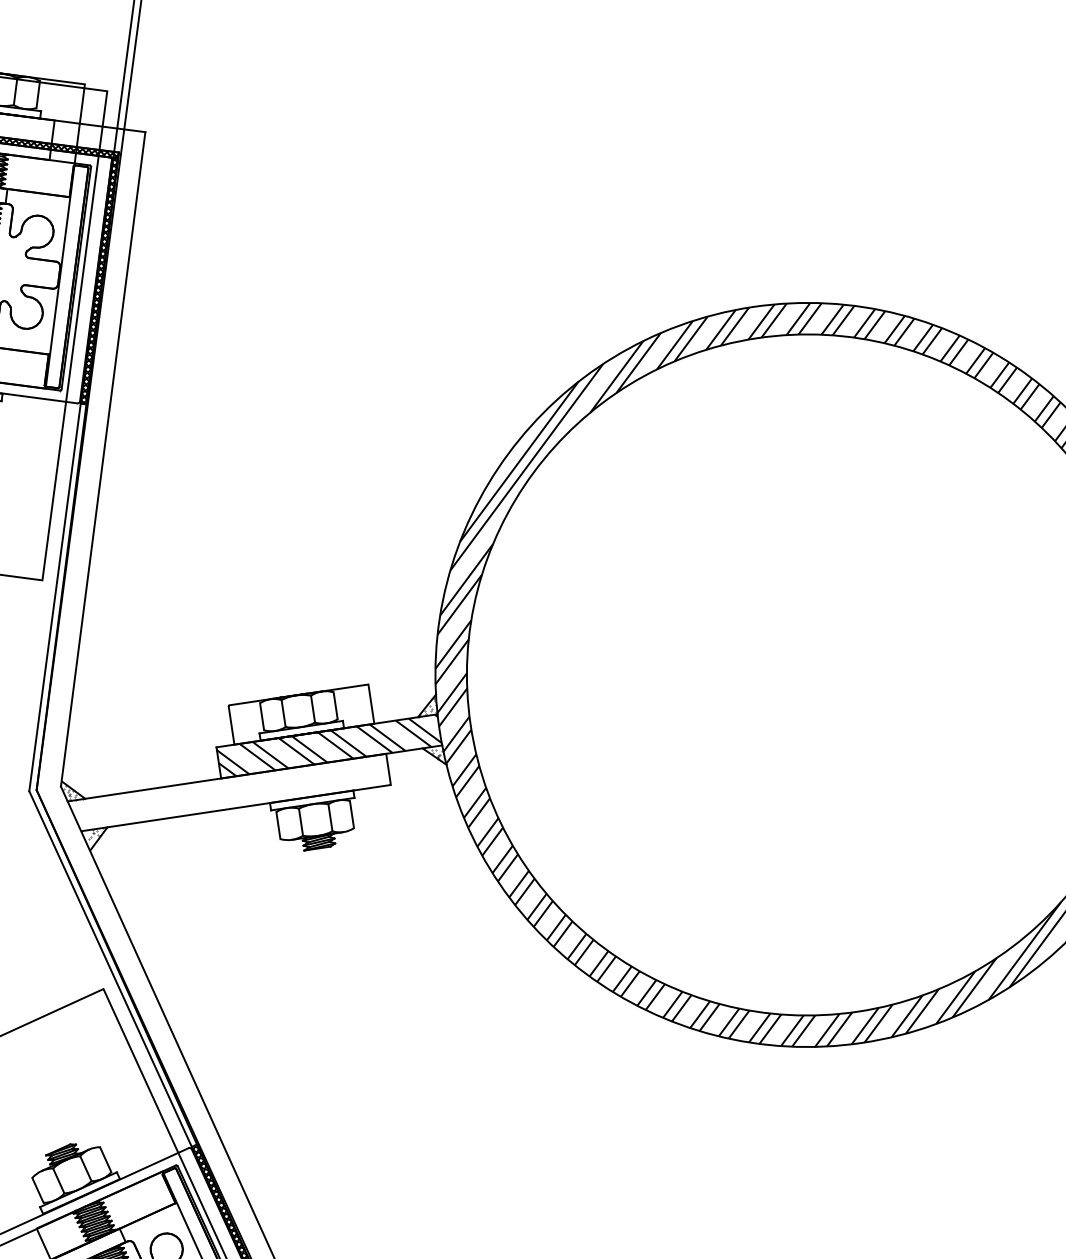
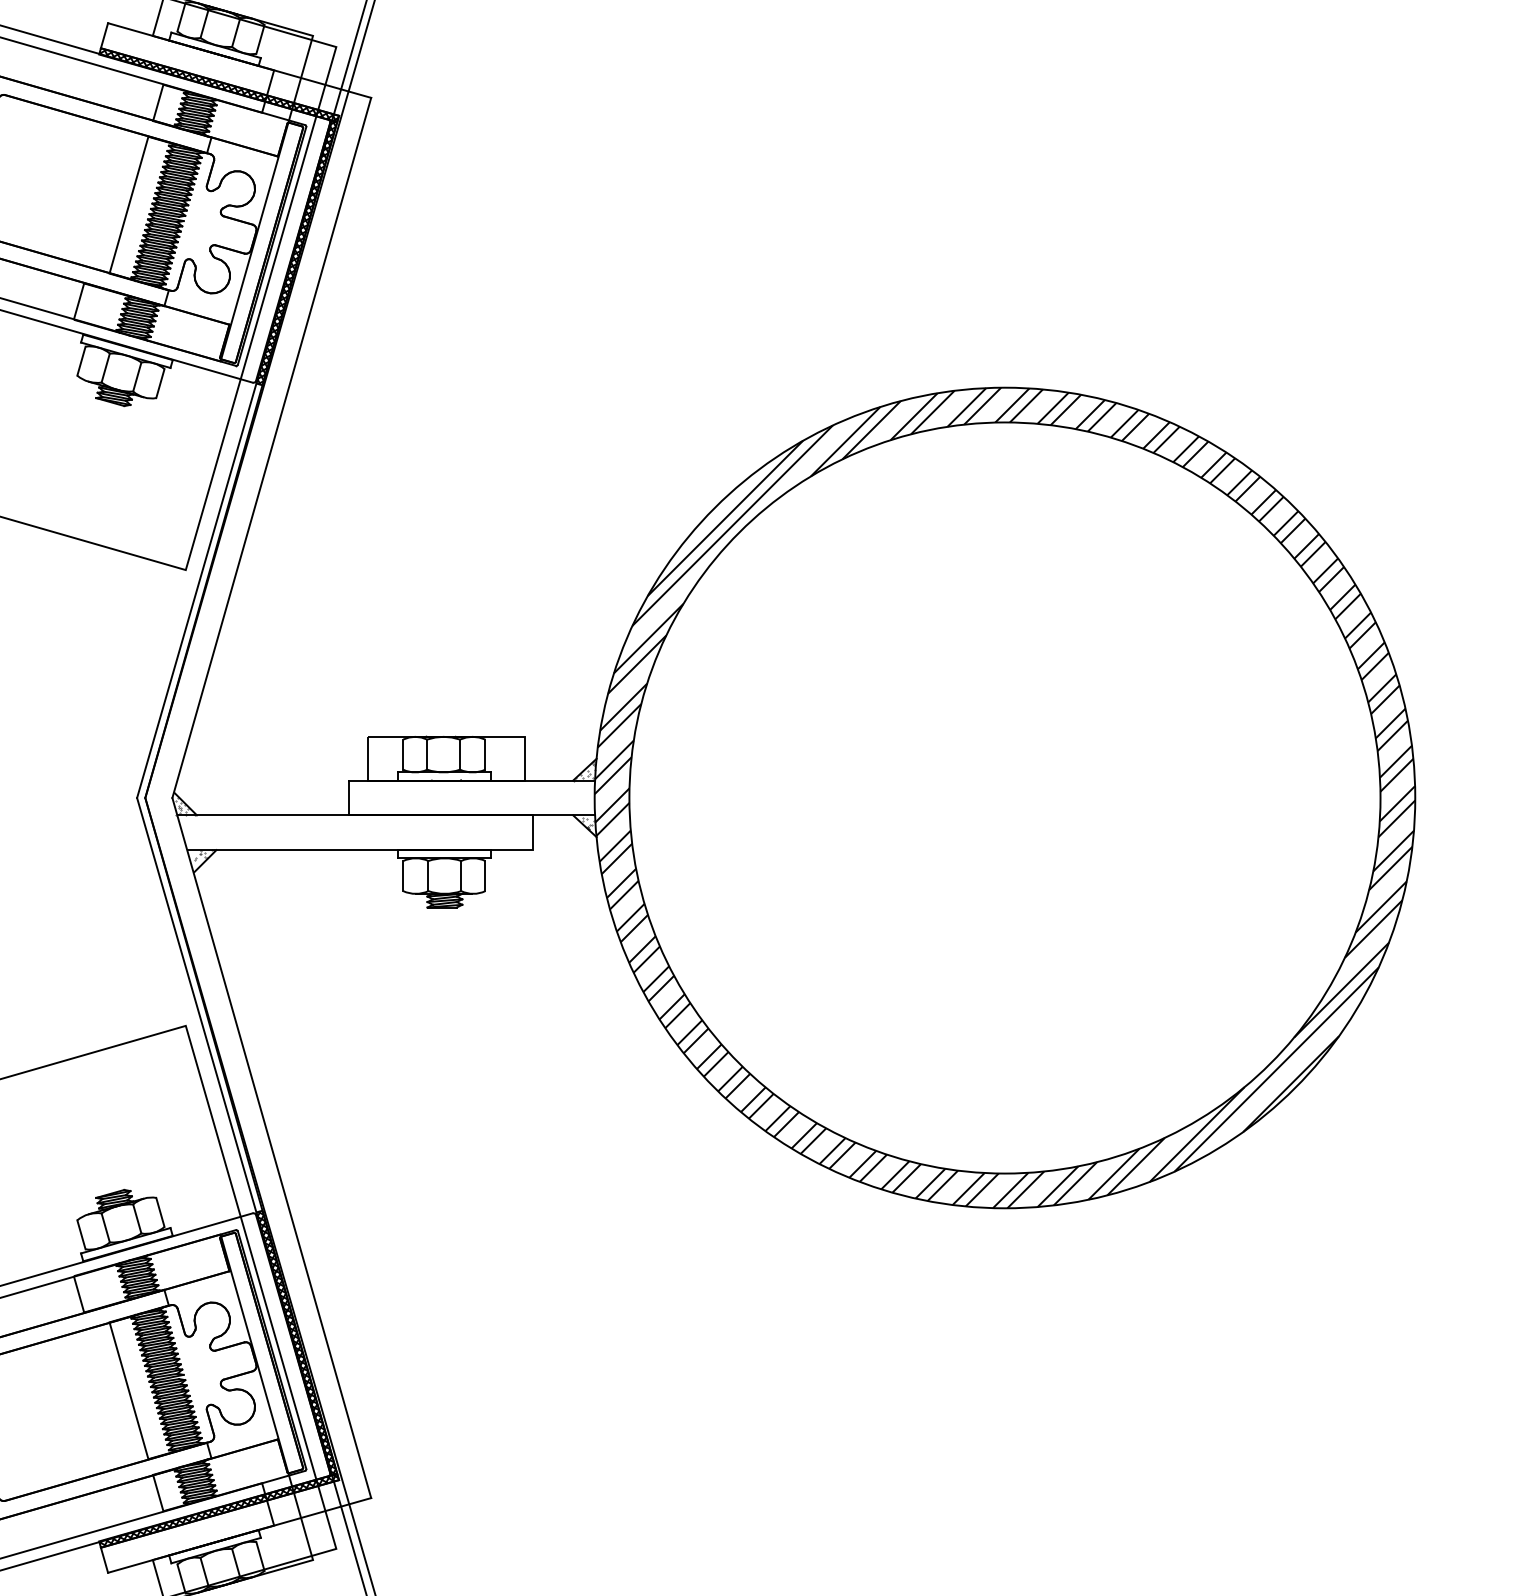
hatch: (329, 746) -> (471, 797), removed

